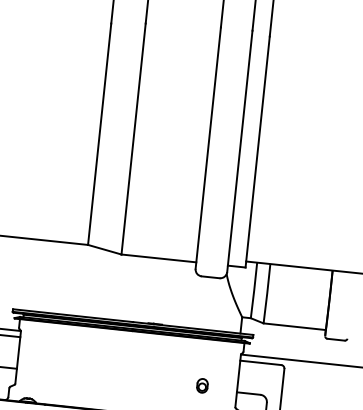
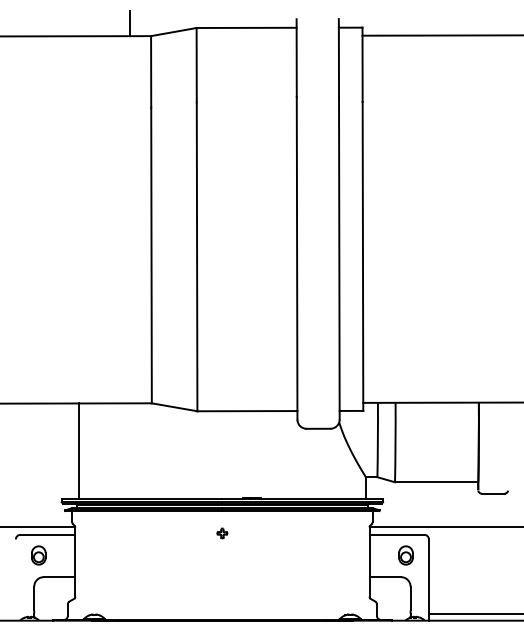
line: (29, 274) -> (78, 450), added
part: (130, 347) -> (222, 533), added
part: (202, 385) -> (405, 555), moved

